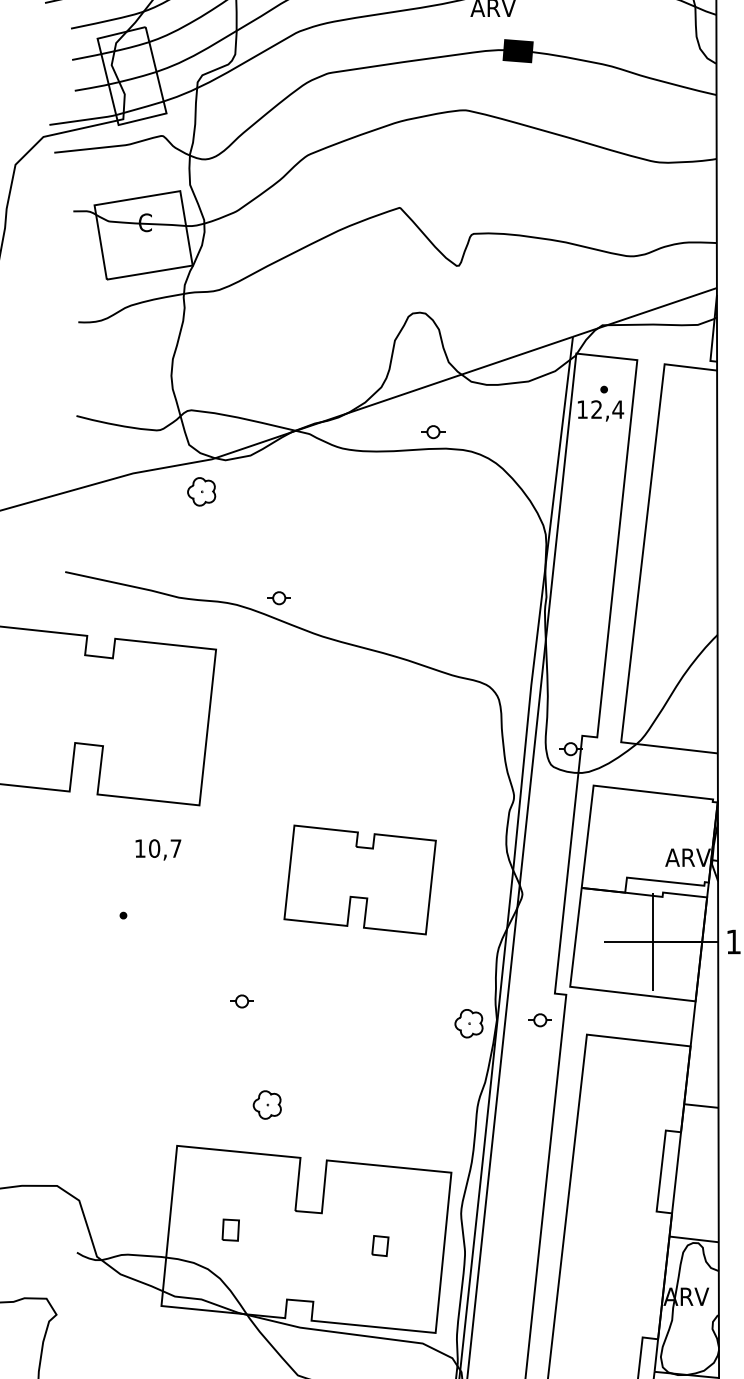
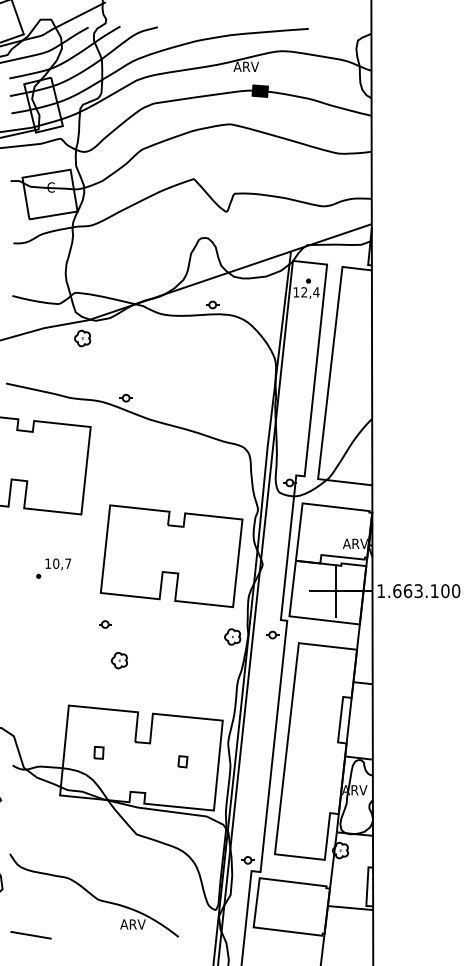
text: (156, 849) -> (57, 564), moved
part: (360, 880) -> (171, 556), size x1.67
part: (267, 1104) -> (119, 660), moved

